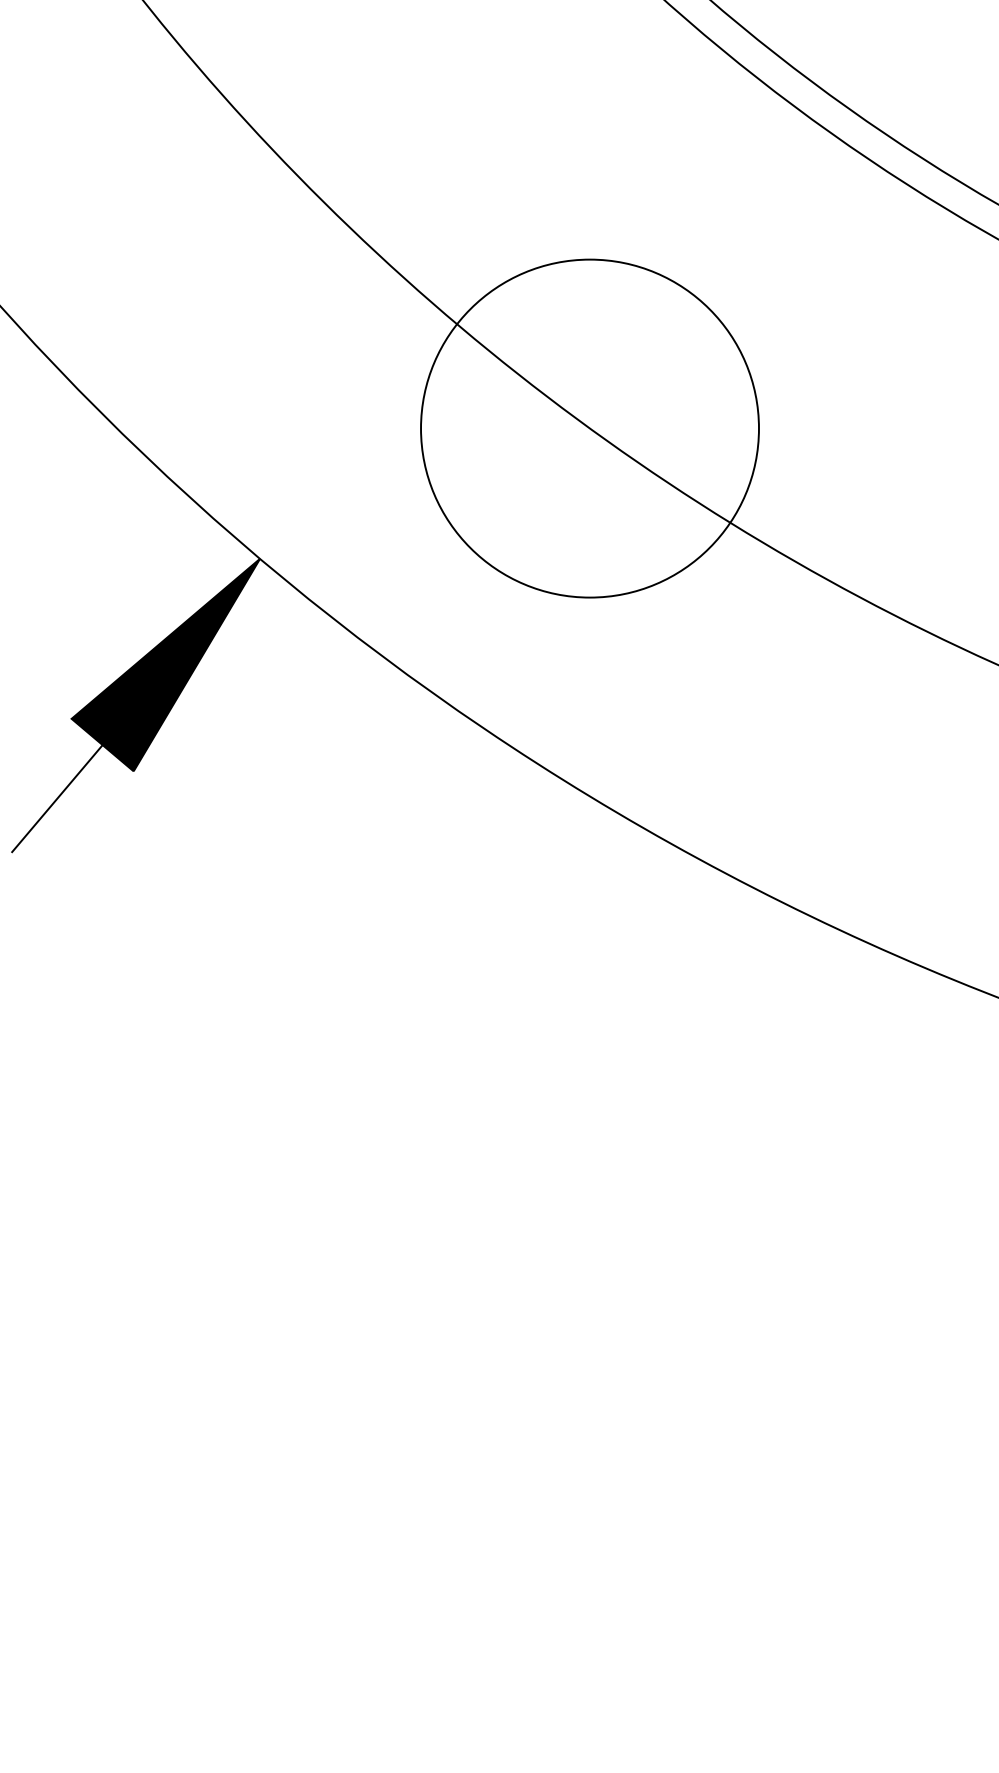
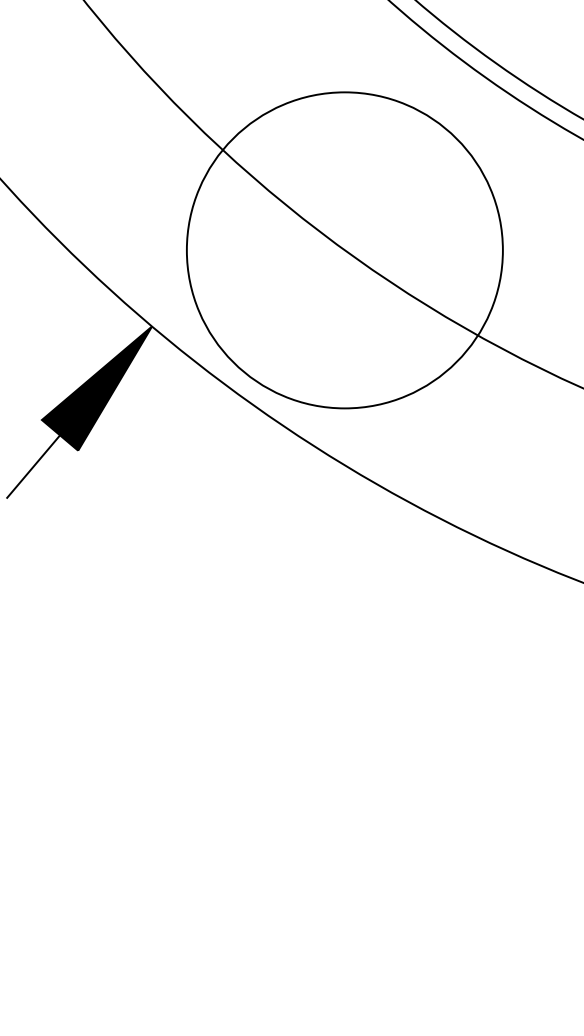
circle: (589, 428) -> (344, 250), size x1.6

